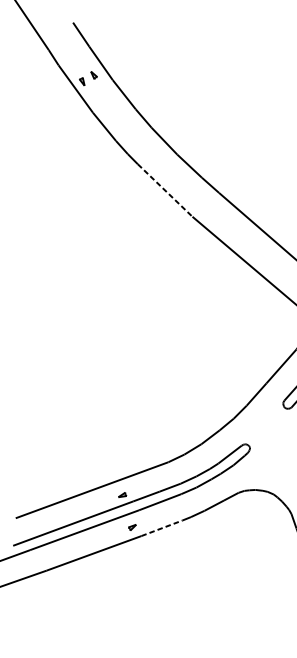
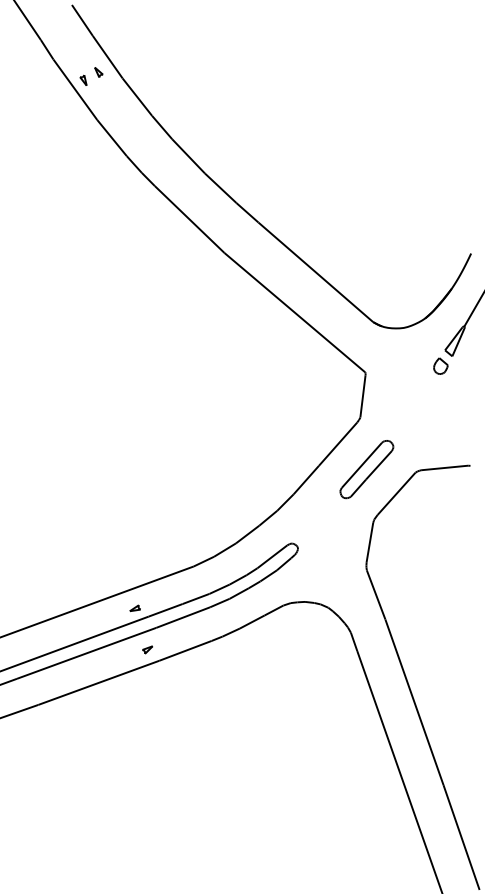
line: (165, 190) -> (189, 219), dashed -> solid
line: (161, 527) -> (185, 650), dashed -> solid

